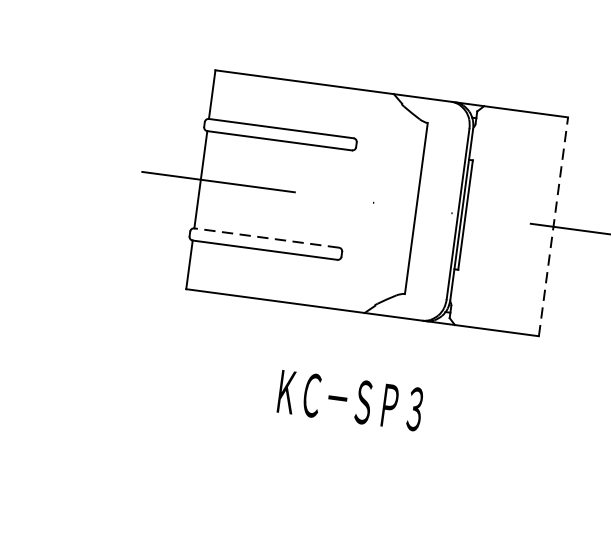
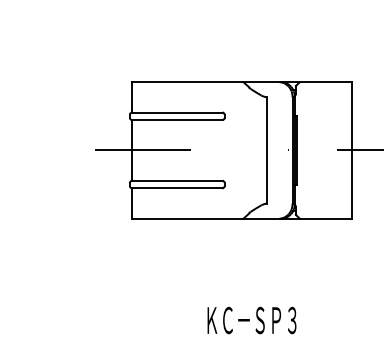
line: (554, 225) -> (352, 149), dashed -> solid
line: (265, 237) -> (176, 180), dashed -> solid
text: (349, 400) -> (251, 320), moved

